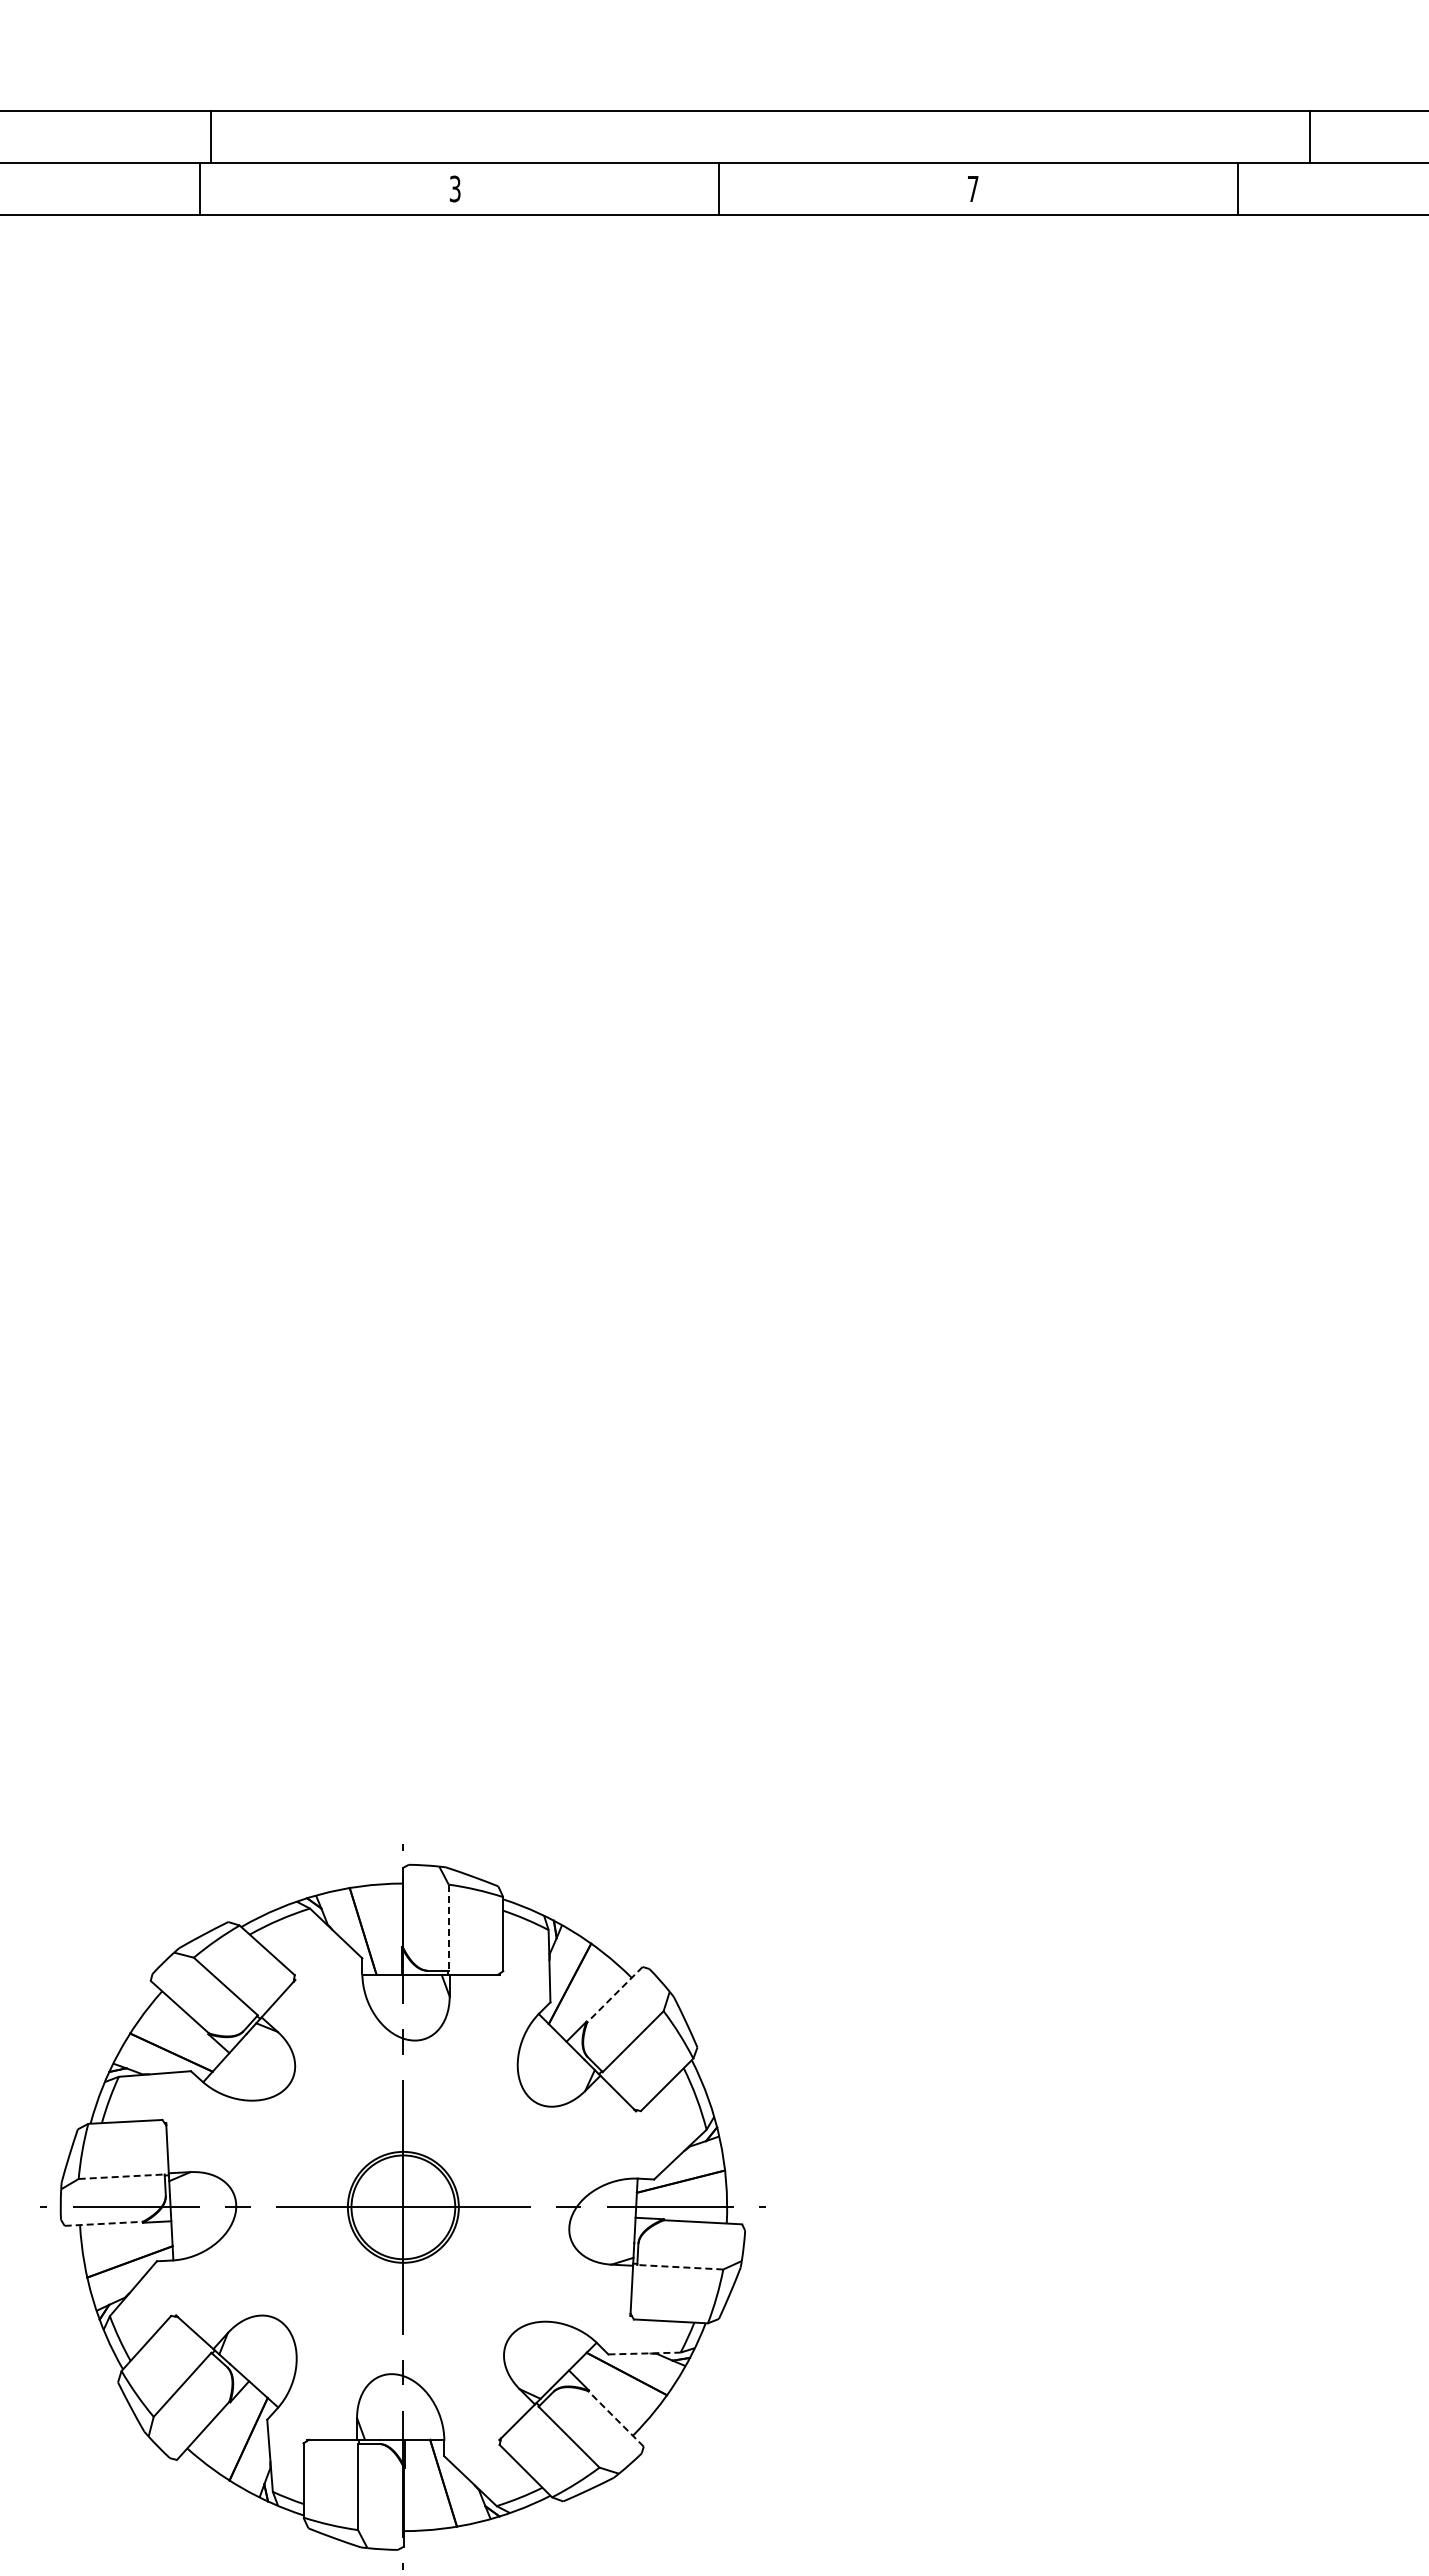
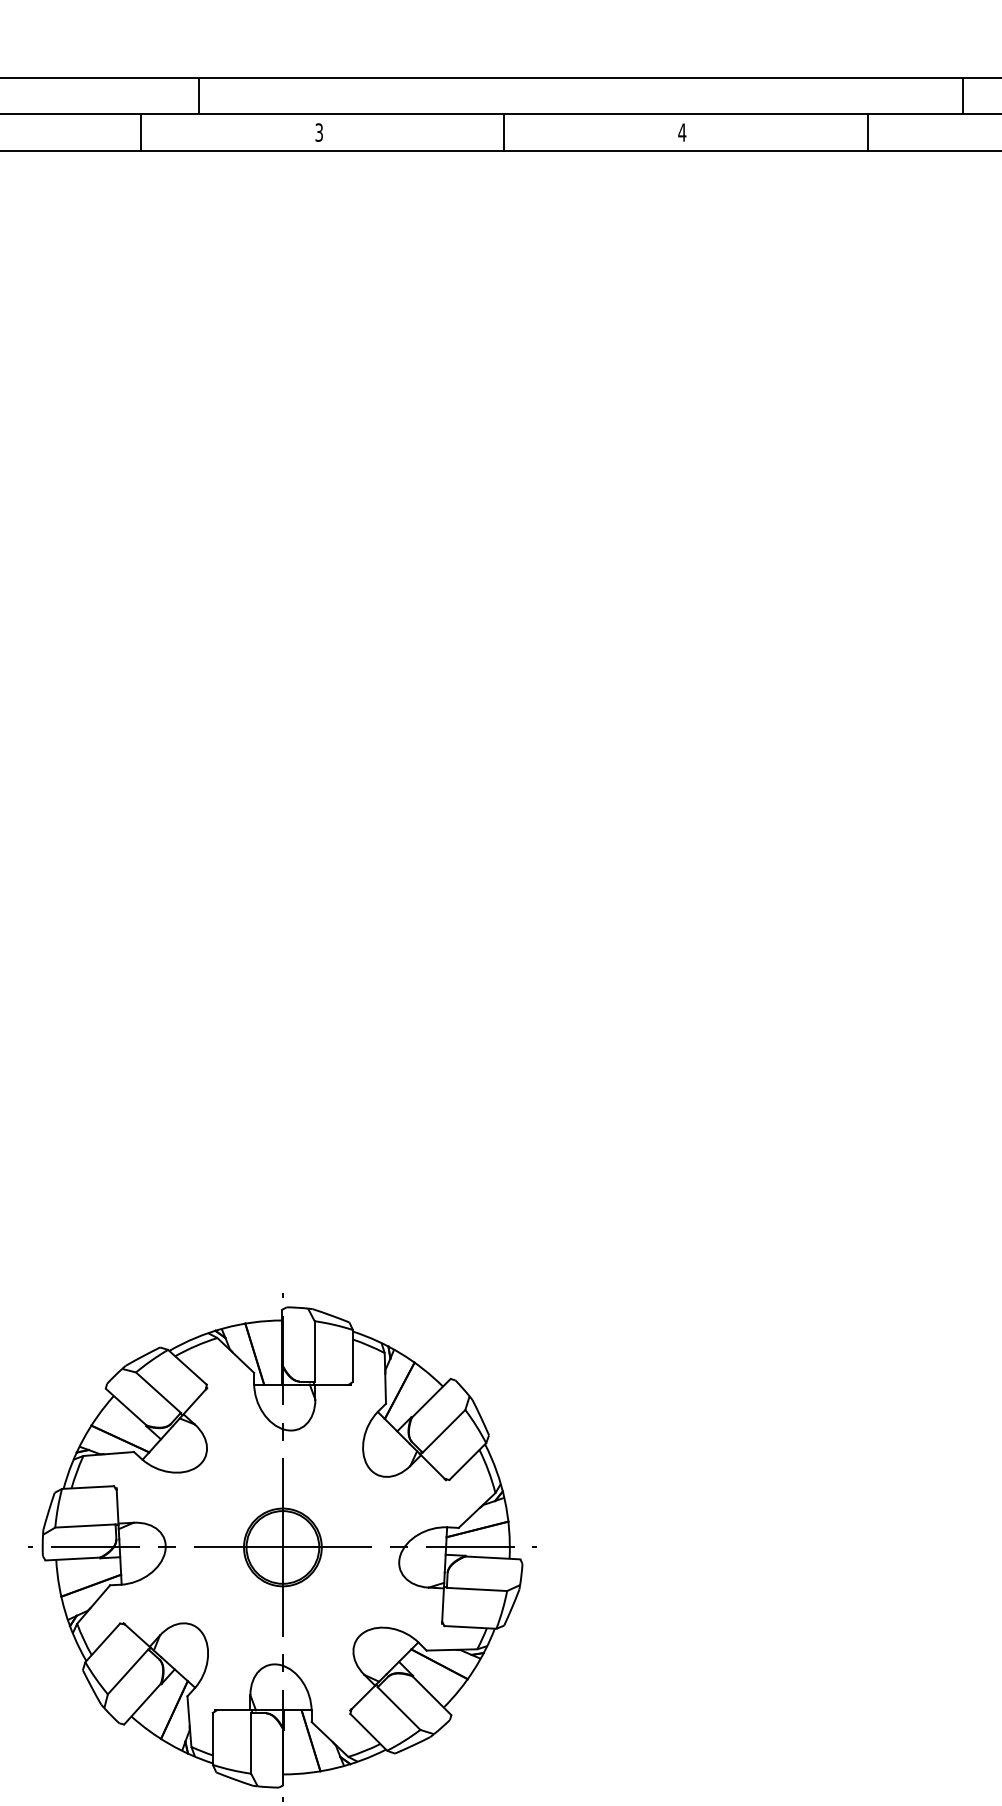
line: (211, 137) -> (198, 96), moved
line: (1310, 137) -> (962, 96), moved
text: (973, 188) -> (682, 132), 7 -> 4
line: (448, 1928) -> (314, 1351), dashed -> solid
line: (614, 1995) -> (430, 1398), dashed -> solid
line: (122, 2176) -> (86, 1525), dashed -> solid
line: (104, 2223) -> (73, 1558), dashed -> solid
line: (679, 2267) -> (476, 1589), dashed -> solid
line: (645, 2353) -> (452, 1649), dashed -> solid
line: (615, 2418) -> (431, 1695), dashed -> solid

